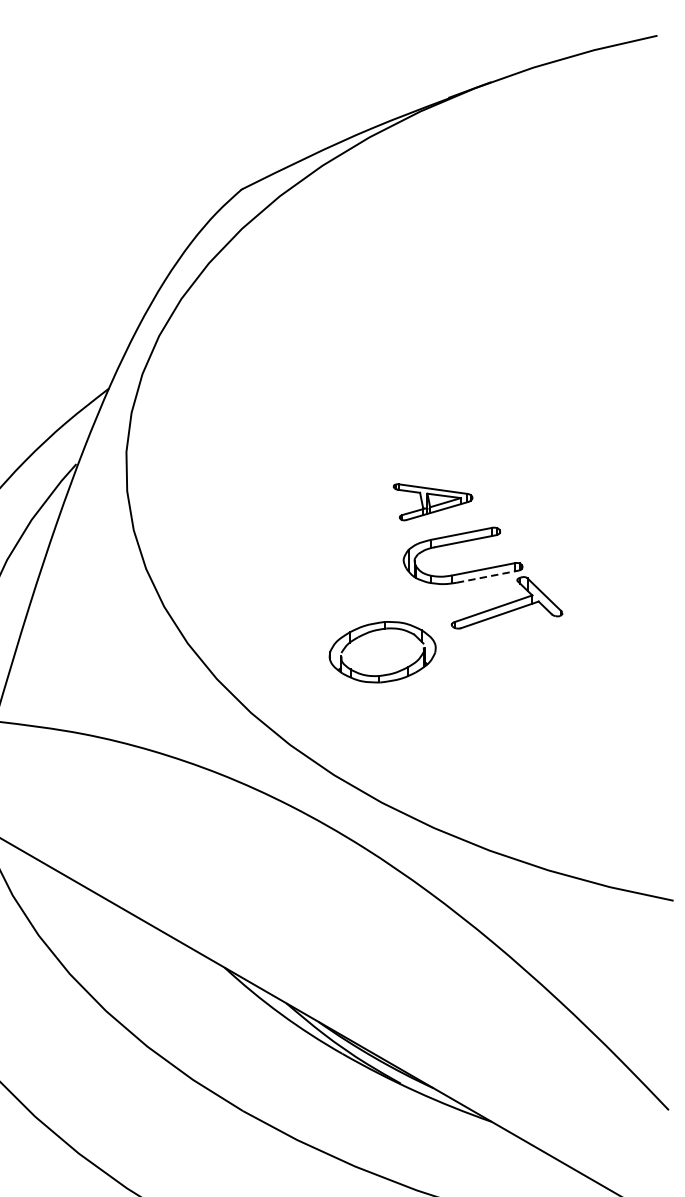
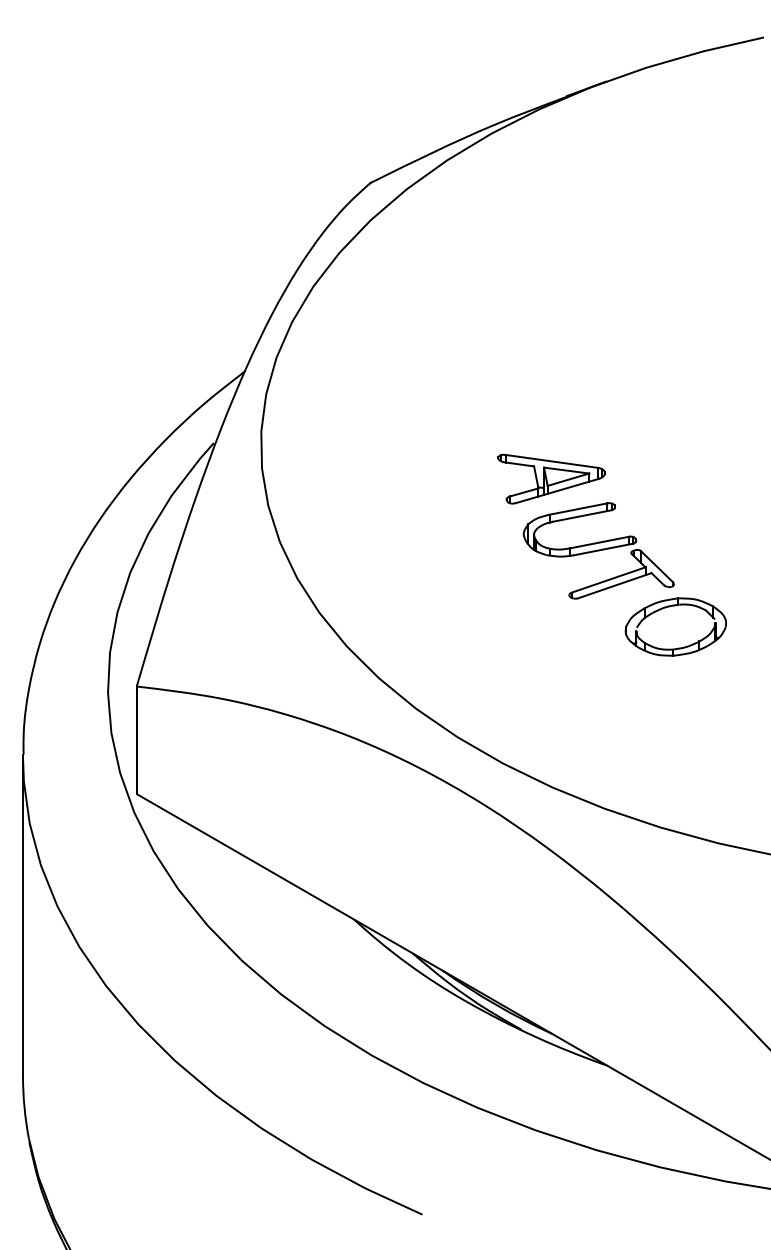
part: (432, 501) -> (551, 478), size x1.43
line: (488, 576) -> (604, 549), dashed -> solid
part: (382, 651) -> (675, 626), moved

